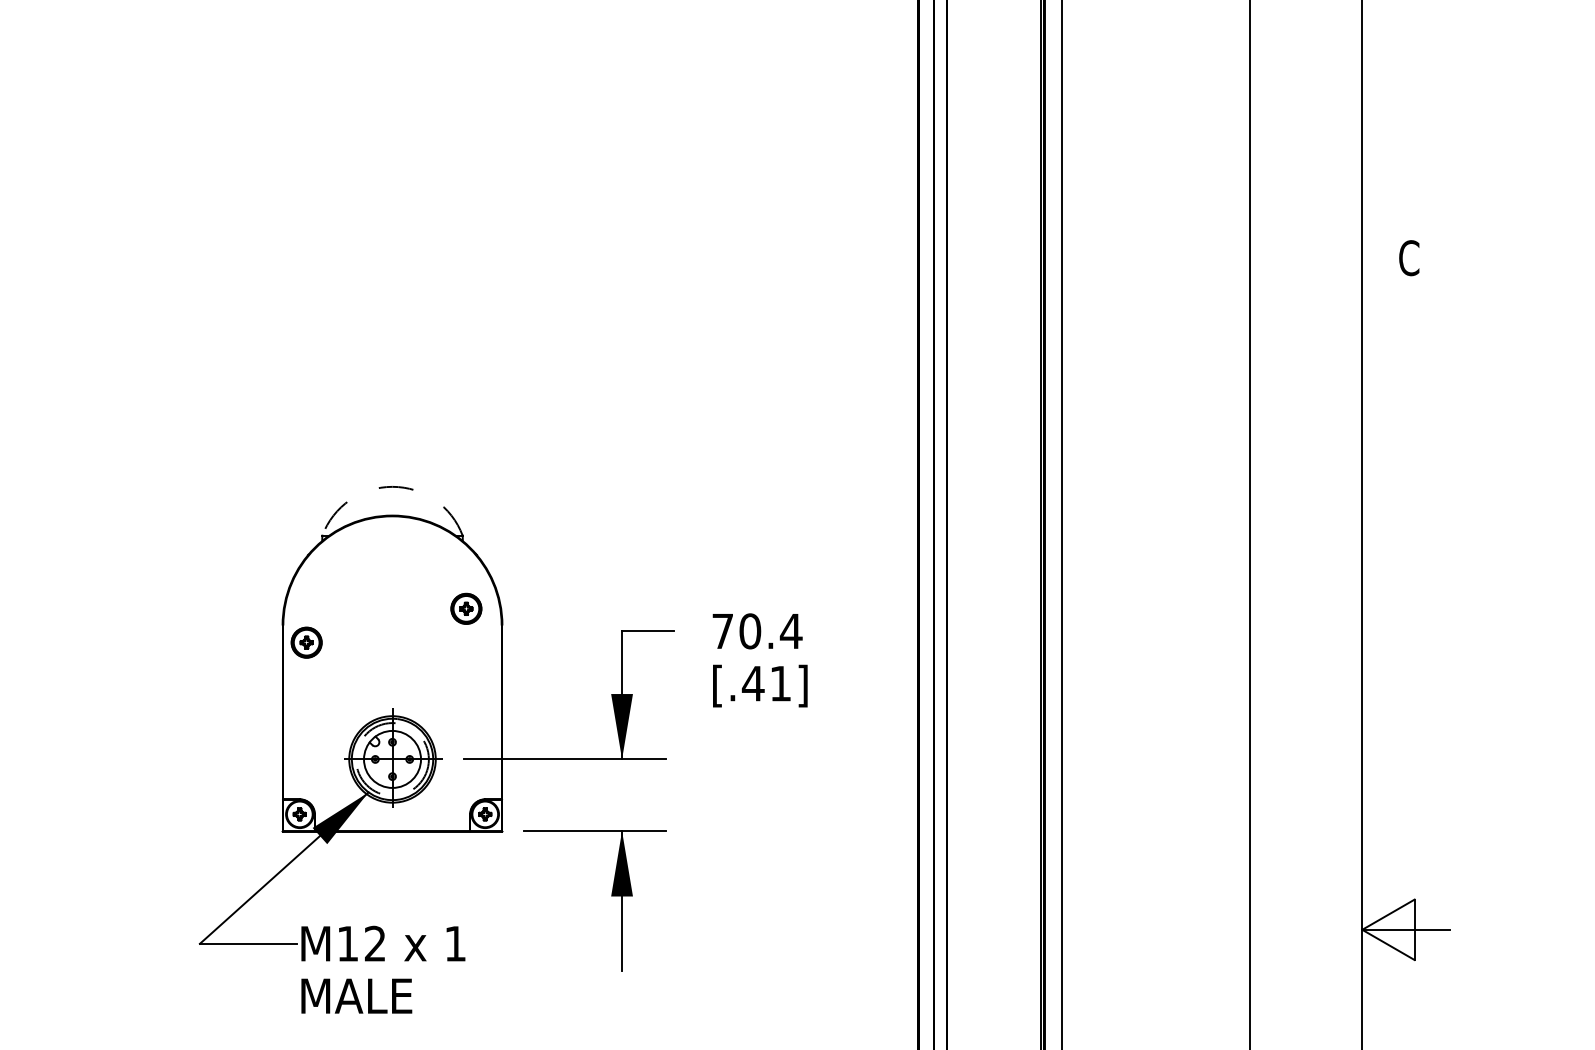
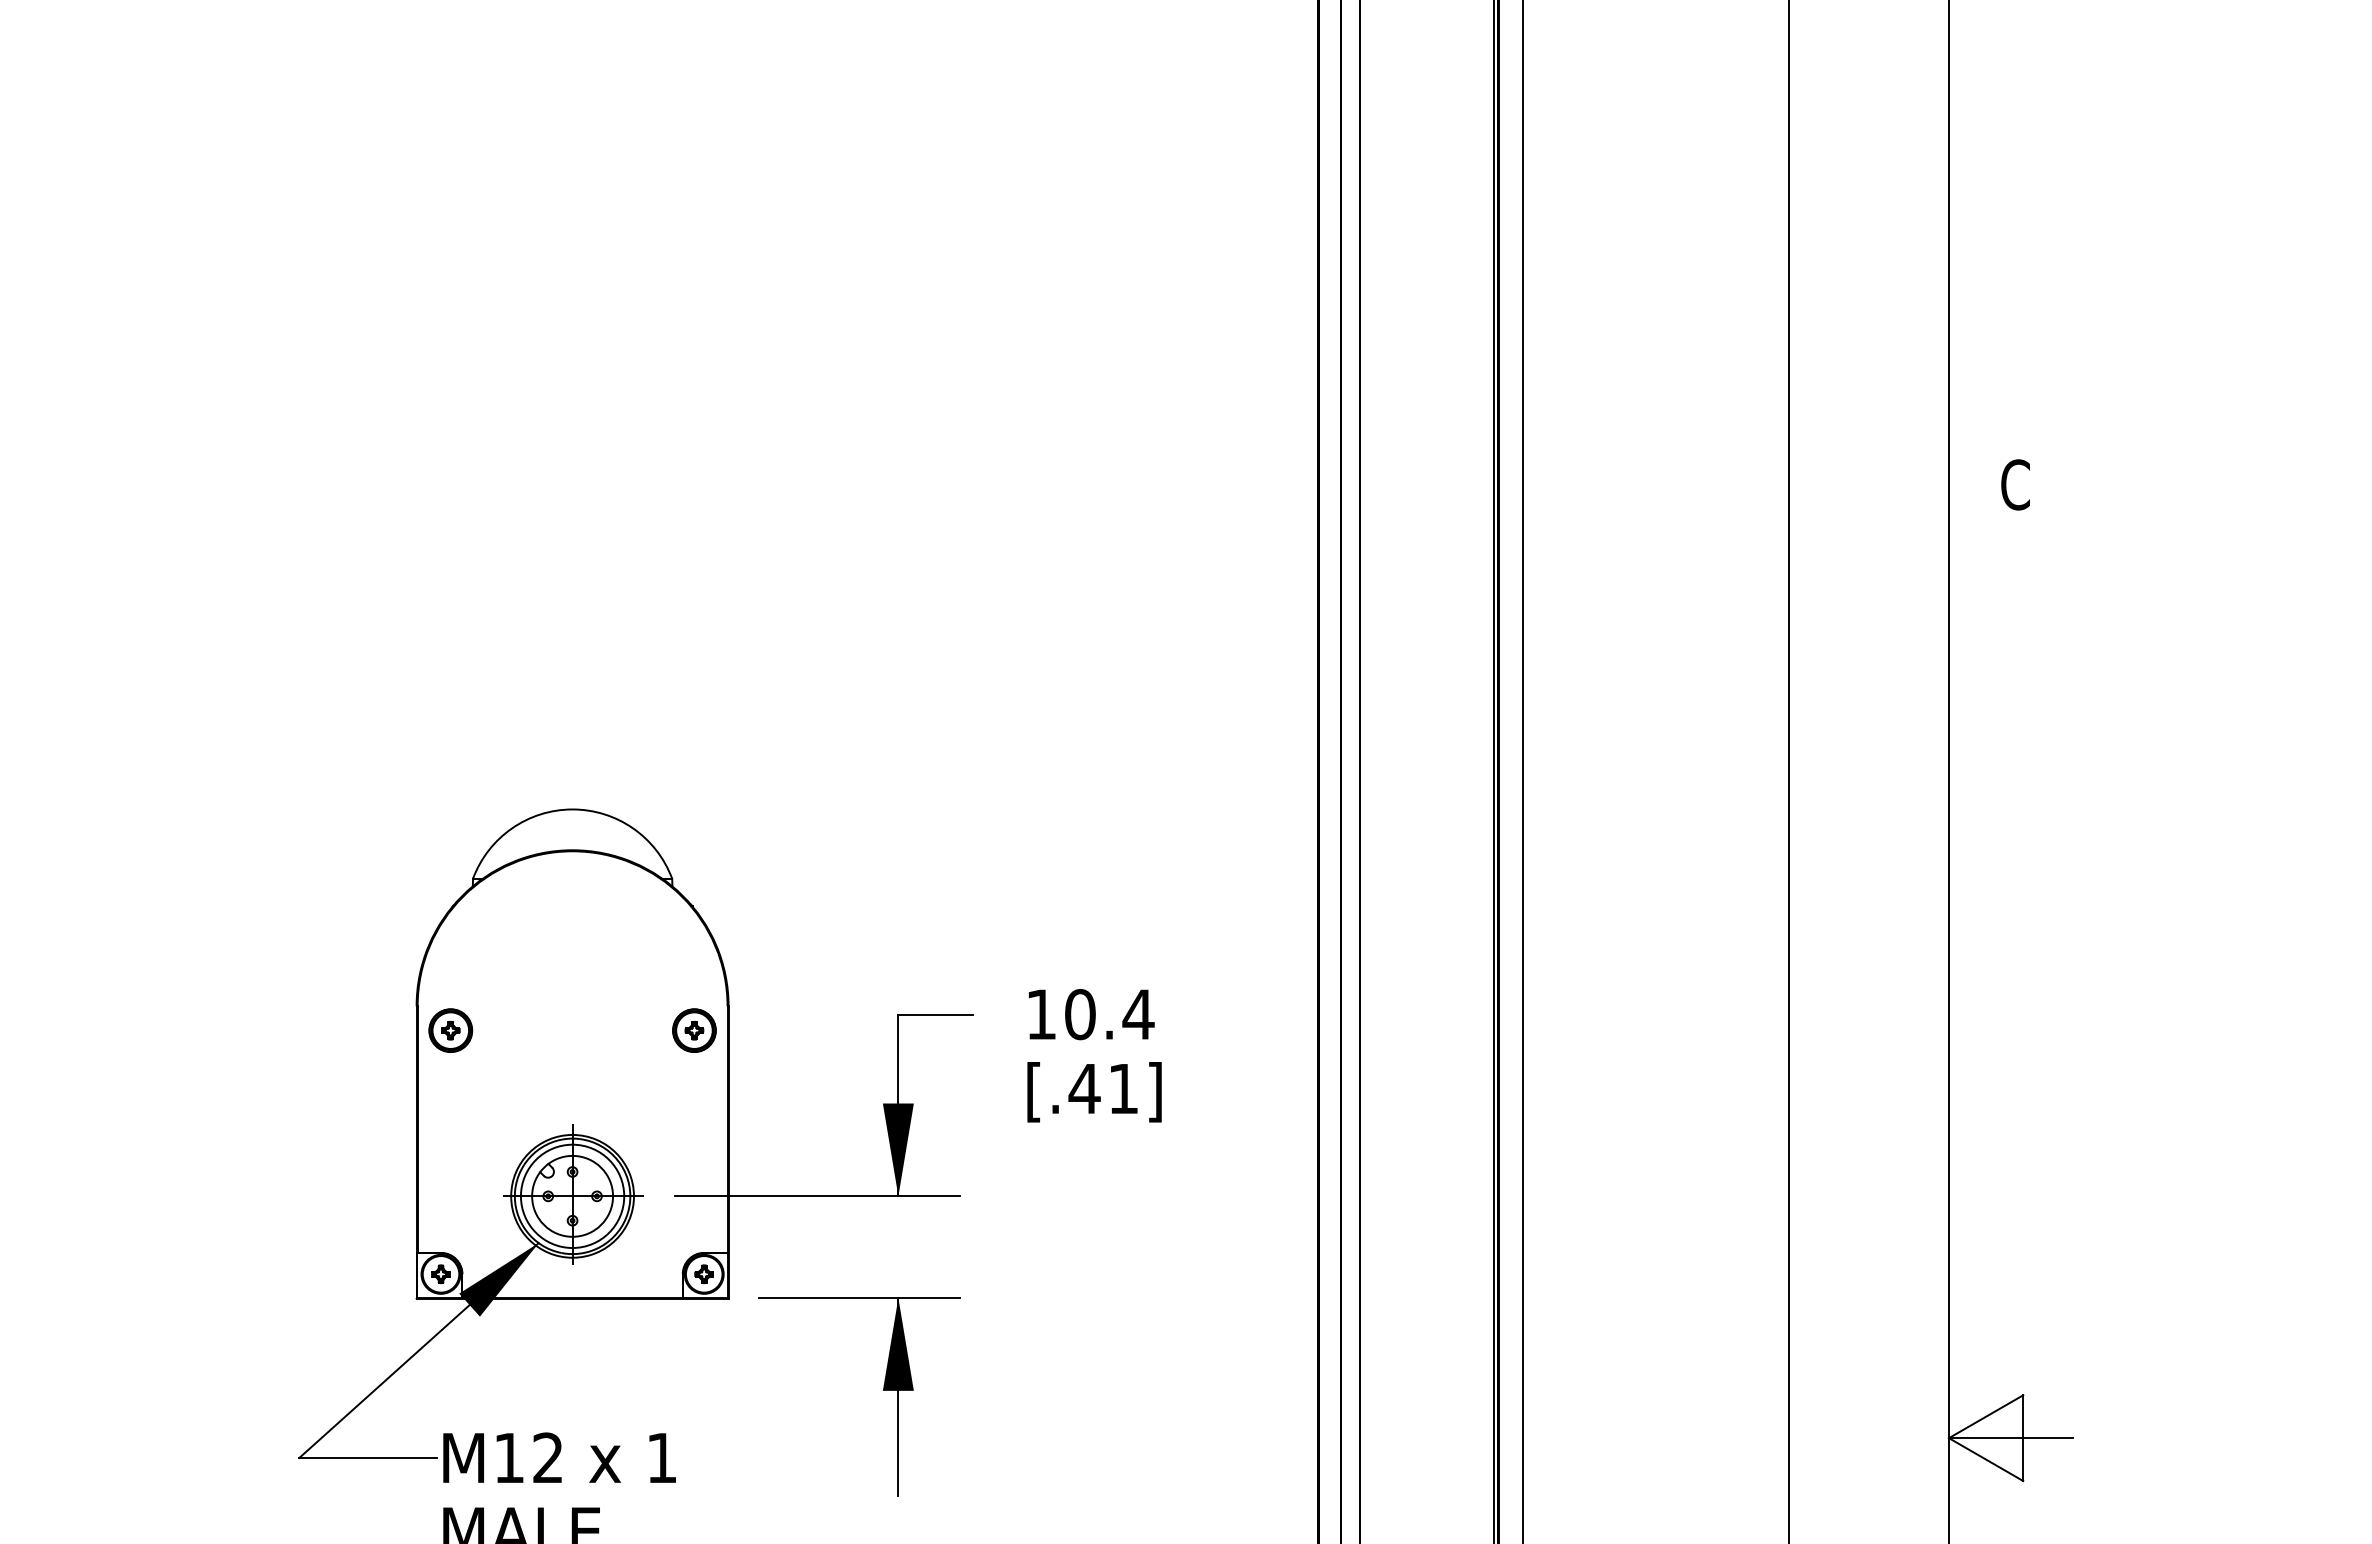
arc: (392, 486) -> (572, 809), dashed -> solid
part: (466, 608) -> (694, 1030), moved
text: (722, 631) -> (1041, 1014), 70.4 -> 10.4
circle: (392, 759) -> (572, 1196), dashed -> solid

